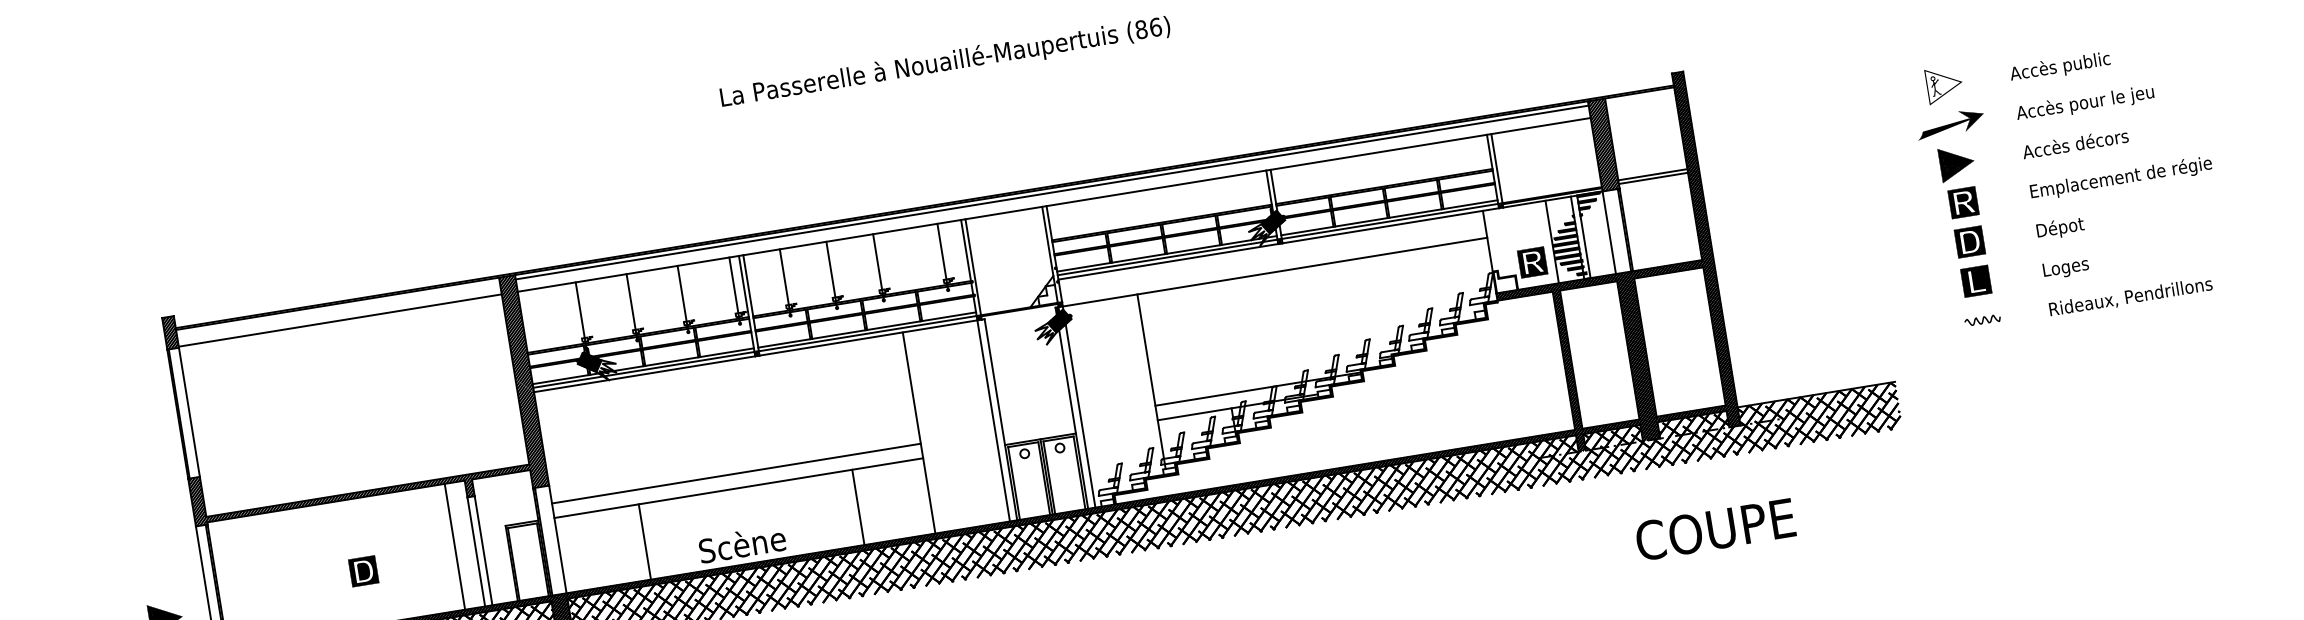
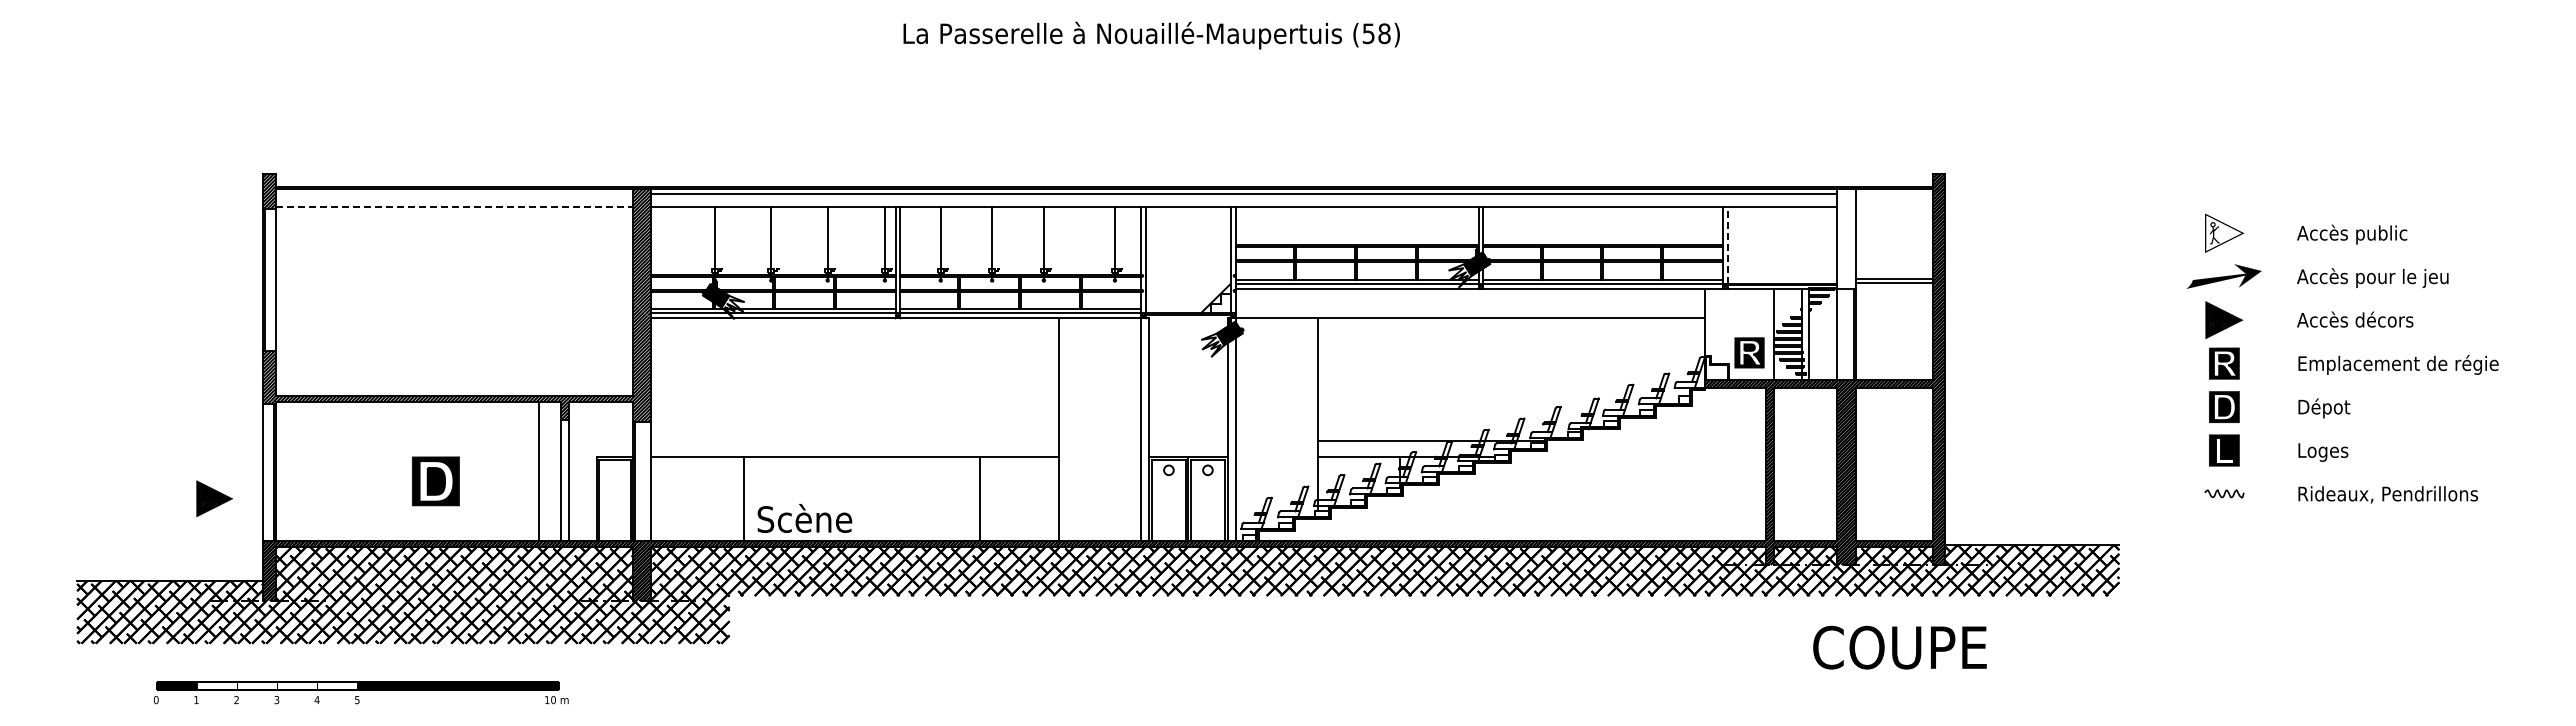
text: (1148, 28) -> (1376, 33), (86) -> (58)
hatch: (1603, 144) -> (1846, 238), removed
line: (1496, 168) -> (1727, 245), solid -> dashed
line: (340, 320) -> (454, 207), solid -> dashed
line: (736, 473) -> (854, 441), removed
text: (1715, 529) -> (1899, 647), moved
text: (742, 544) -> (804, 518), moved
part: (364, 571) -> (436, 481), size x1.6

